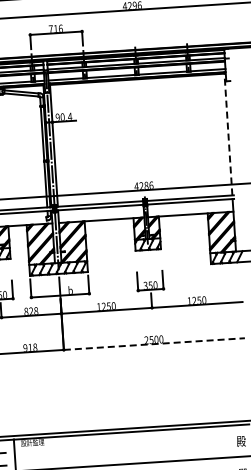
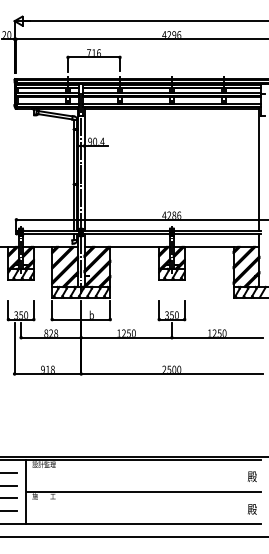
line: (228, 133) -> (259, 168), dashed -> solid
line: (153, 343) -> (171, 373), dashed -> solid

